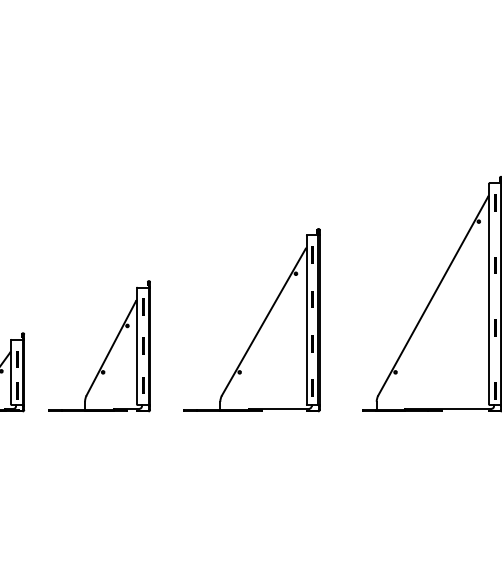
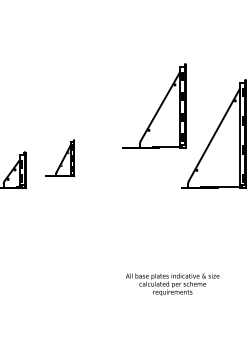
part: (251, 320) -> (154, 106), moved
part: (100, 346) -> (60, 158), size x0.6

